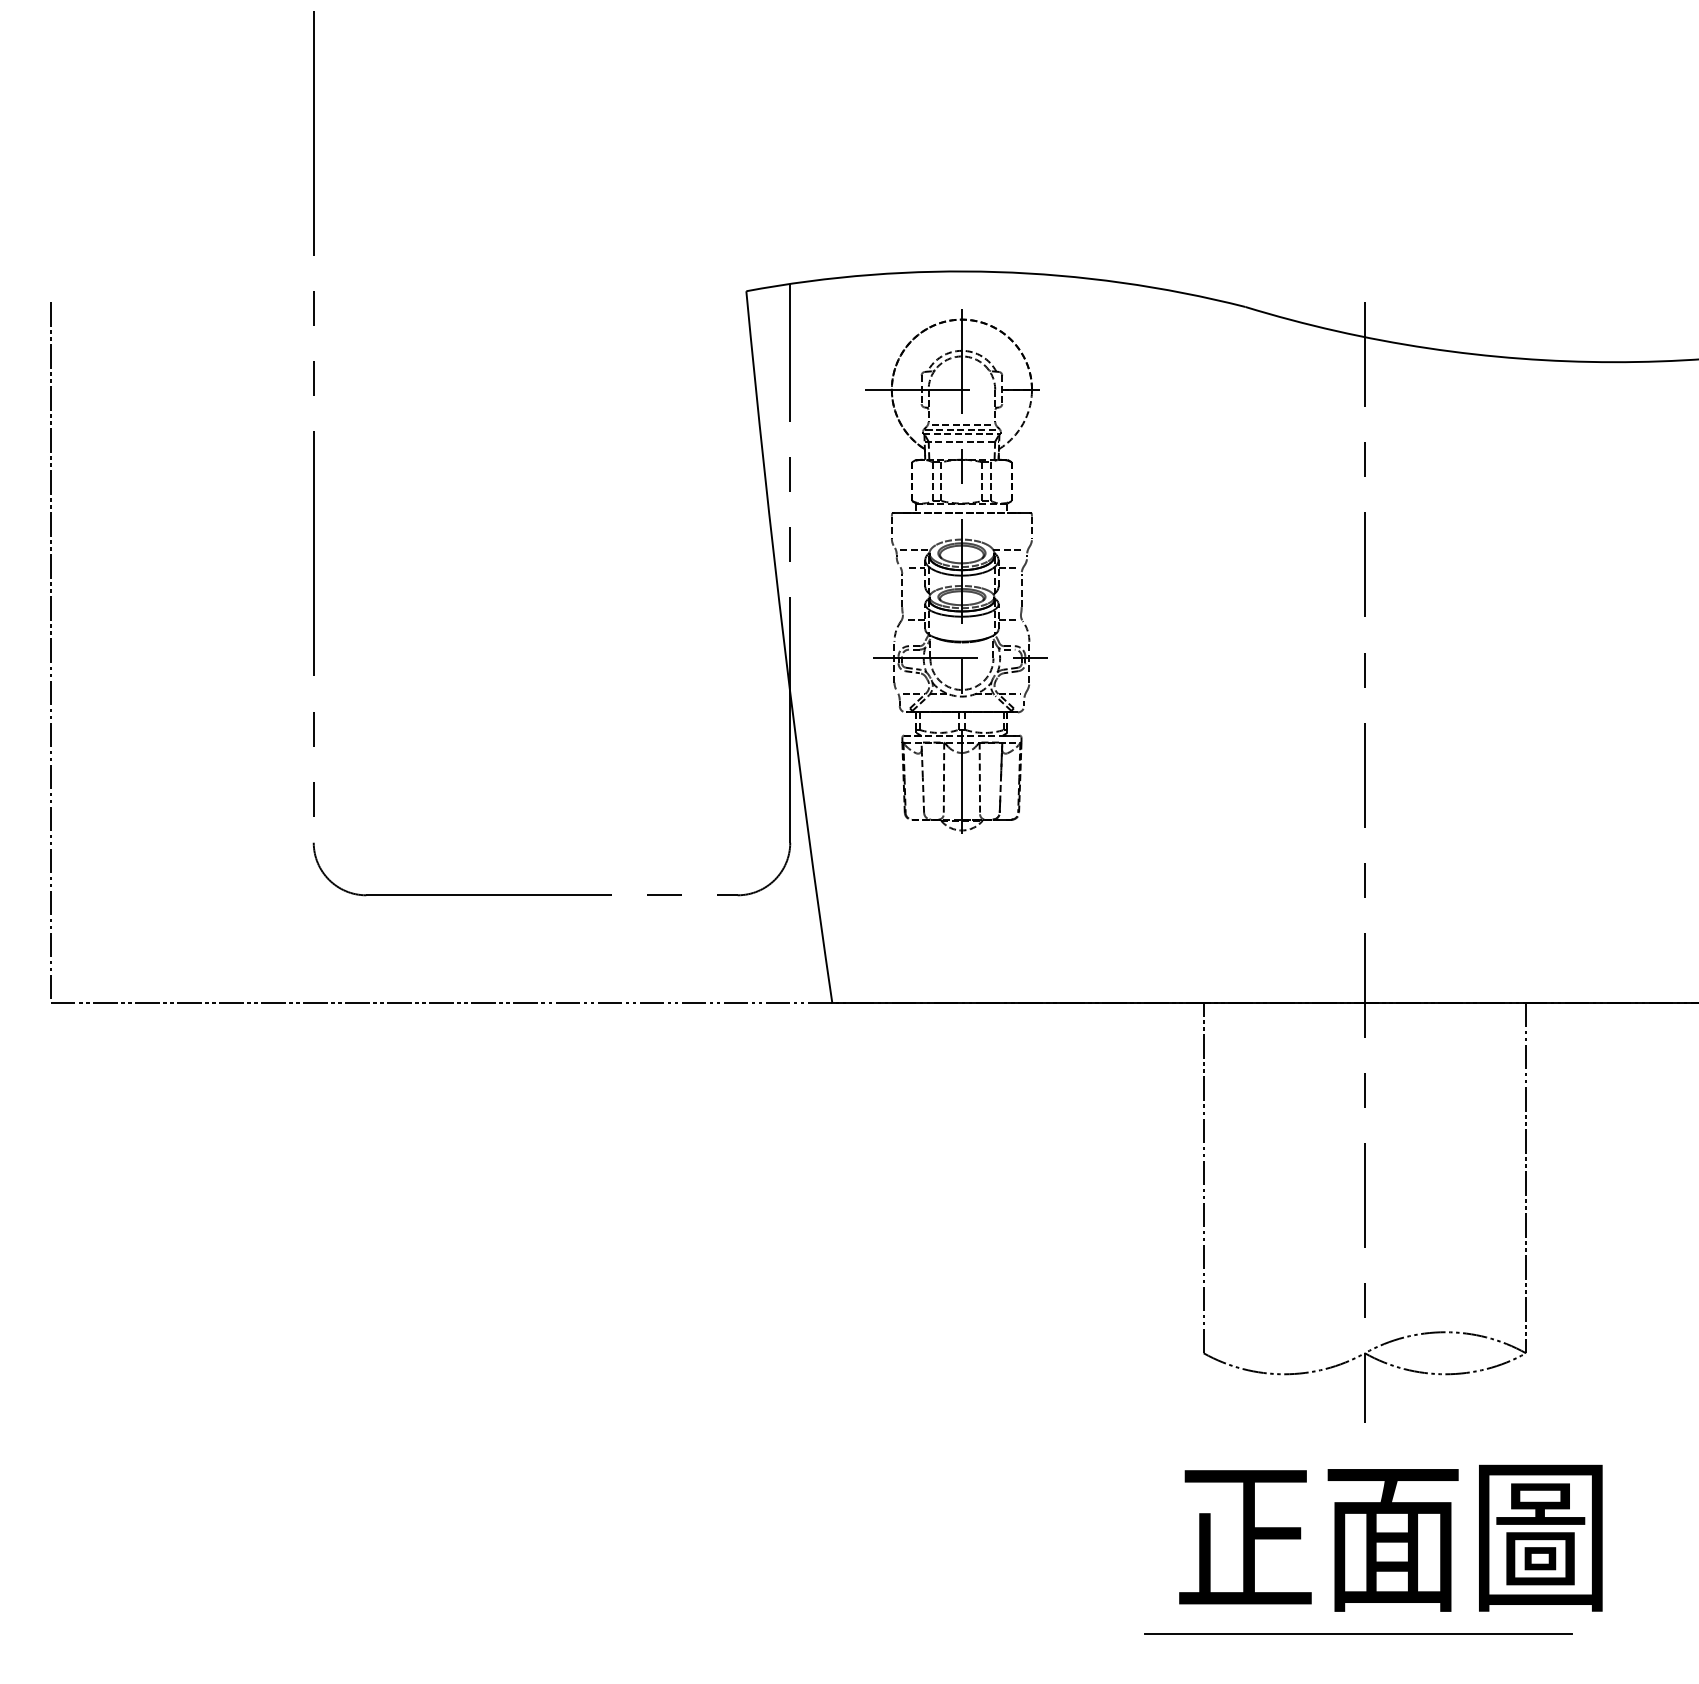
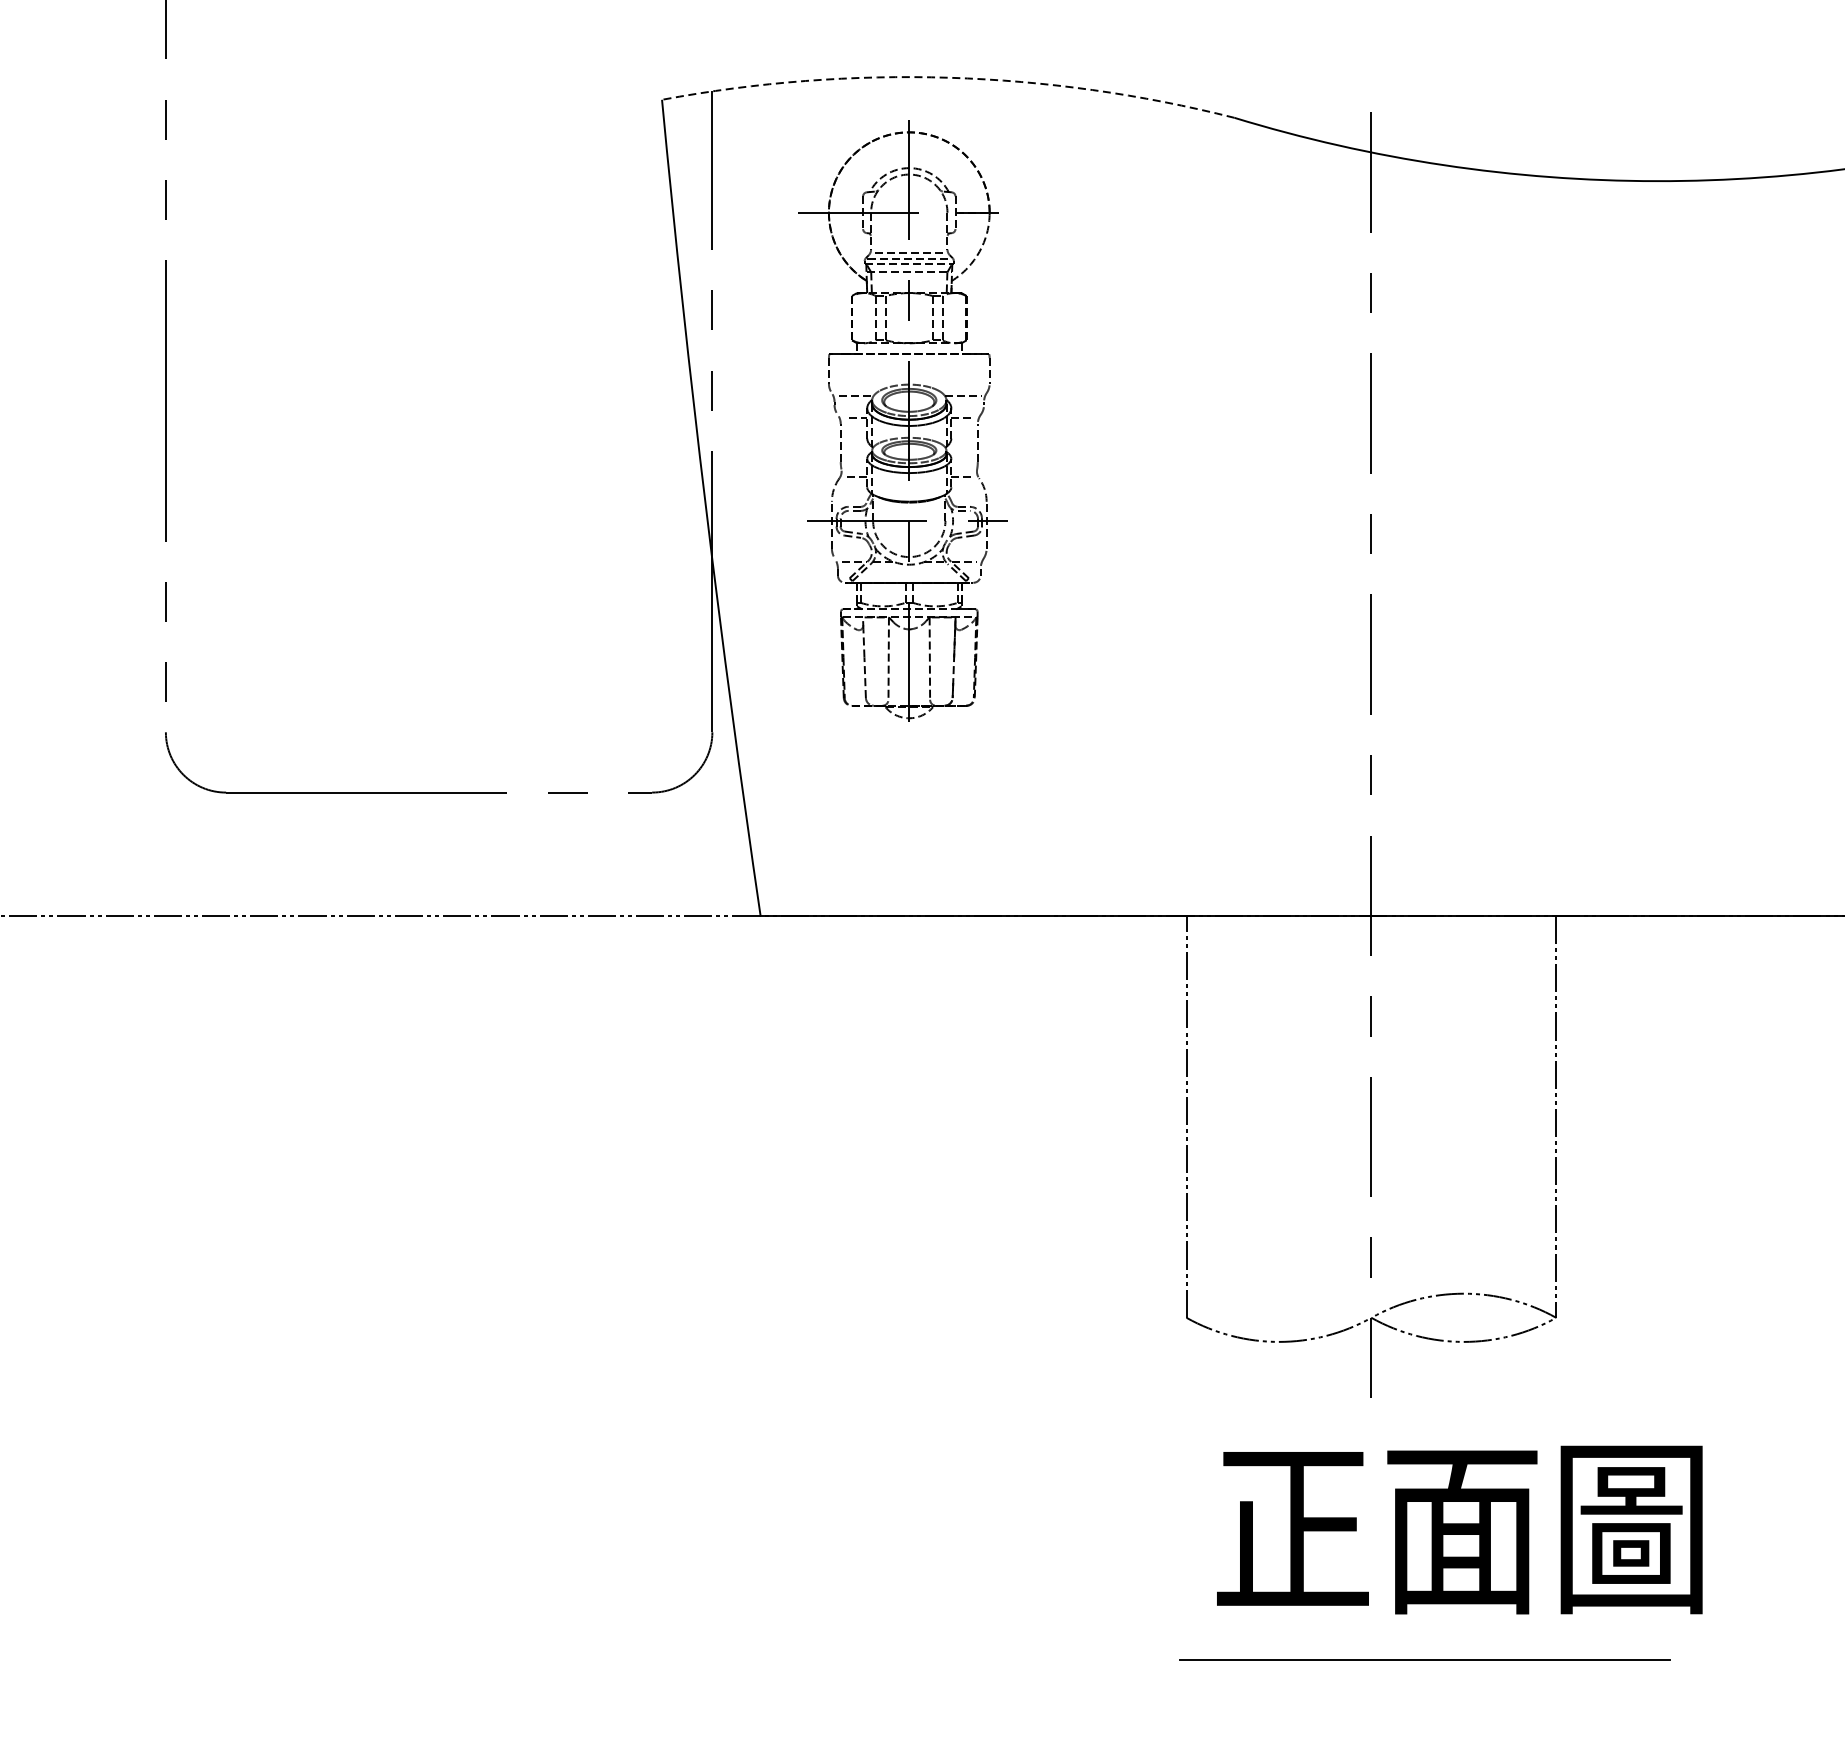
arc: (996, 272) -> (948, 78), solid -> dashed
text: (1390, 1537) -> (1459, 1529), moved
line: (1358, 1633) -> (1424, 1659), moved

